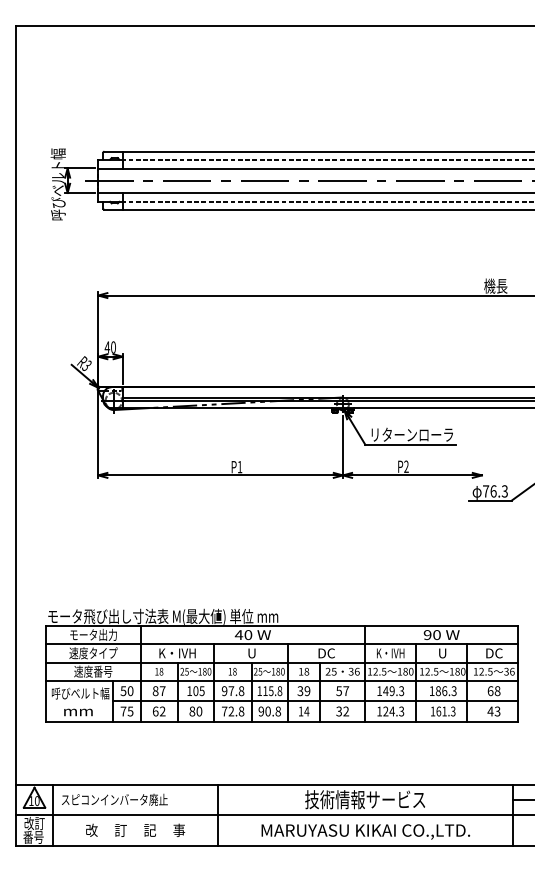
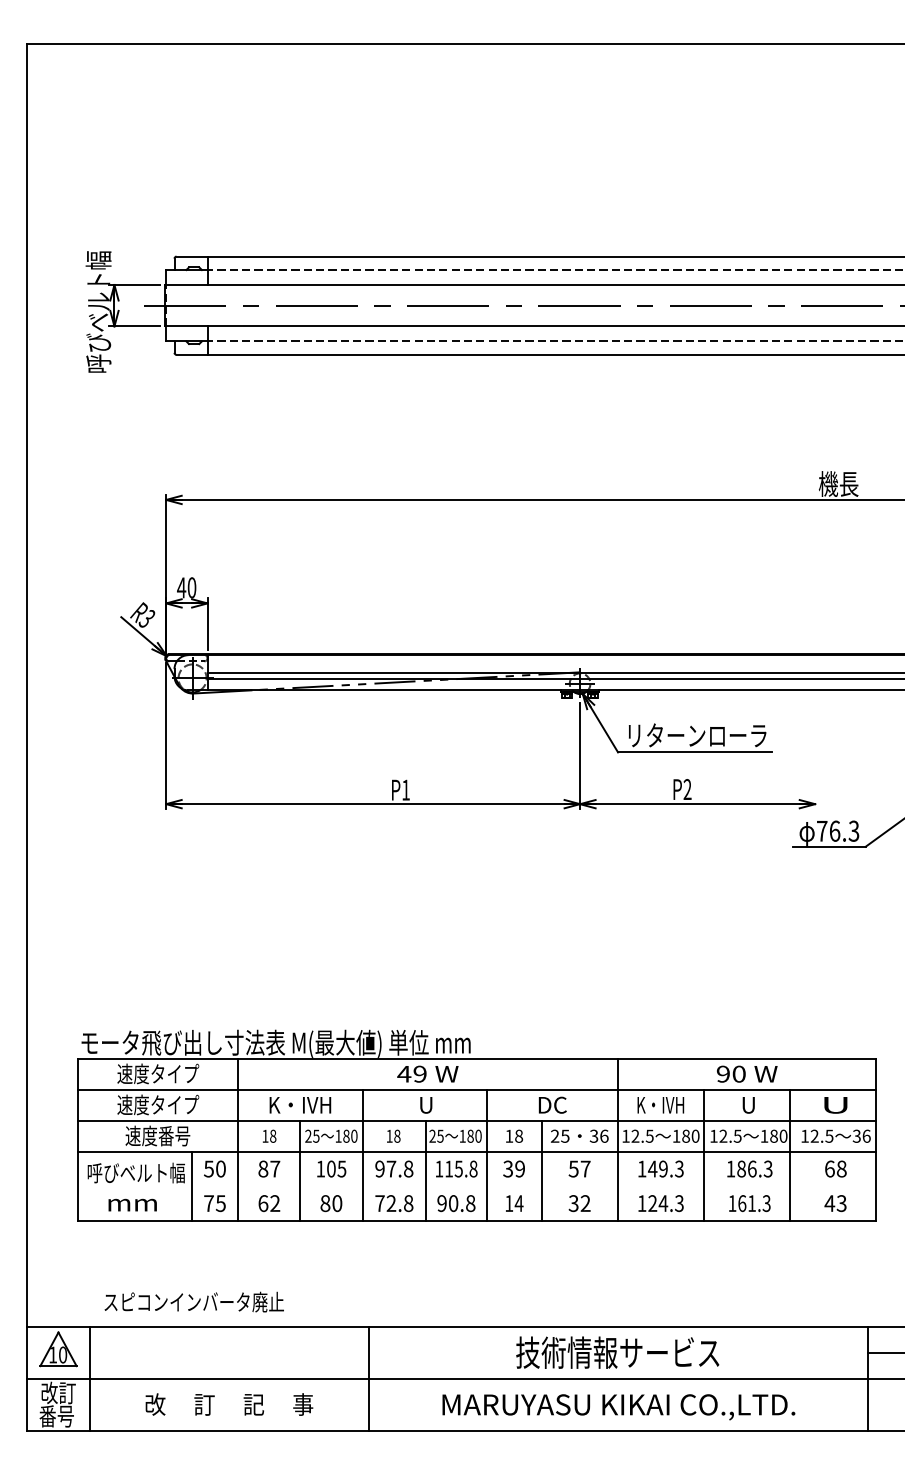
text: (93, 634) -> (158, 1073), モータ出力 -> 速度タイプ
text: (248, 634) -> (420, 1073), 40 -> 49
text: (494, 653) -> (836, 1105), DC -> U
line: (315, 701) -> (533, 1186), removed
text: (114, 799) -> (193, 1301), moved

